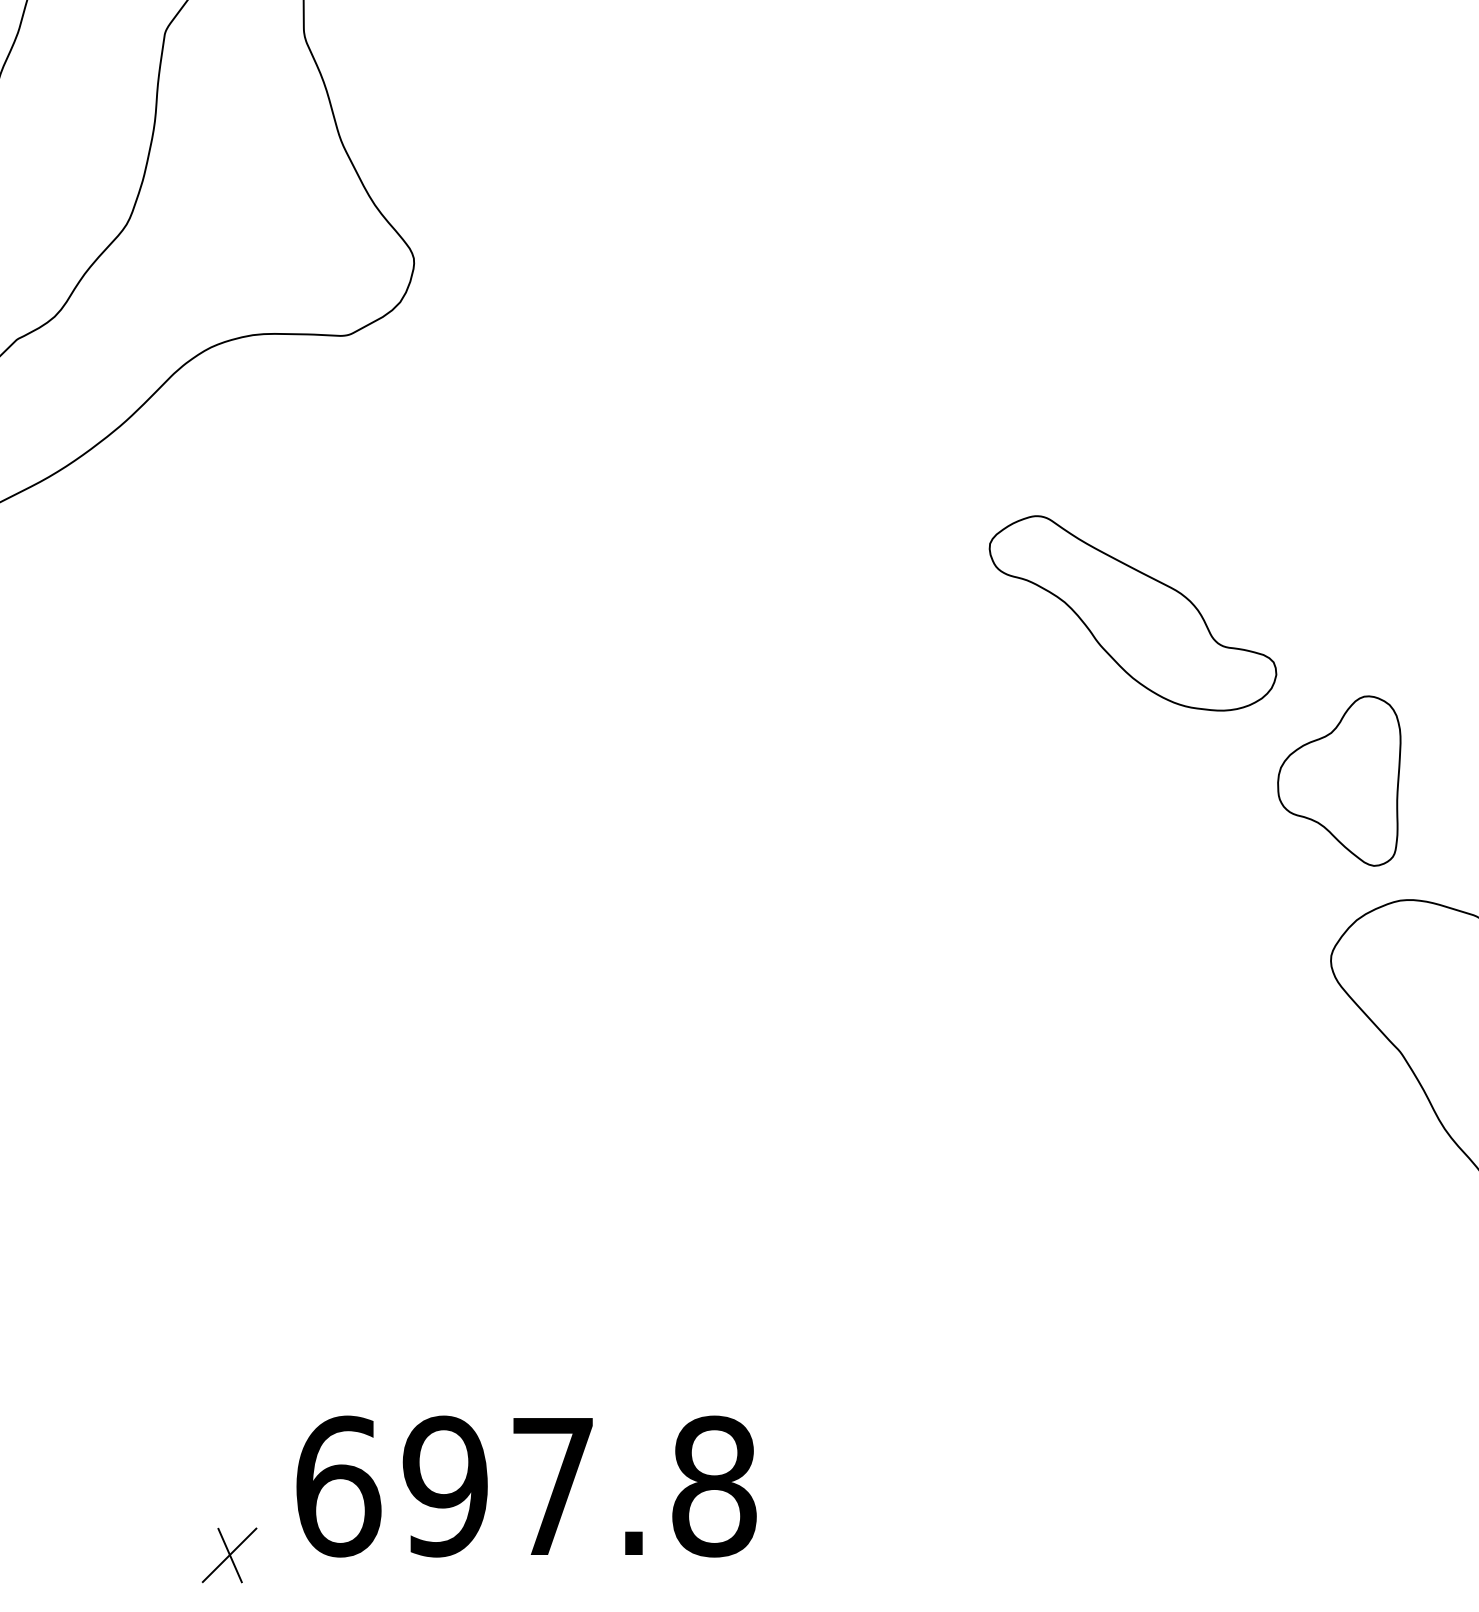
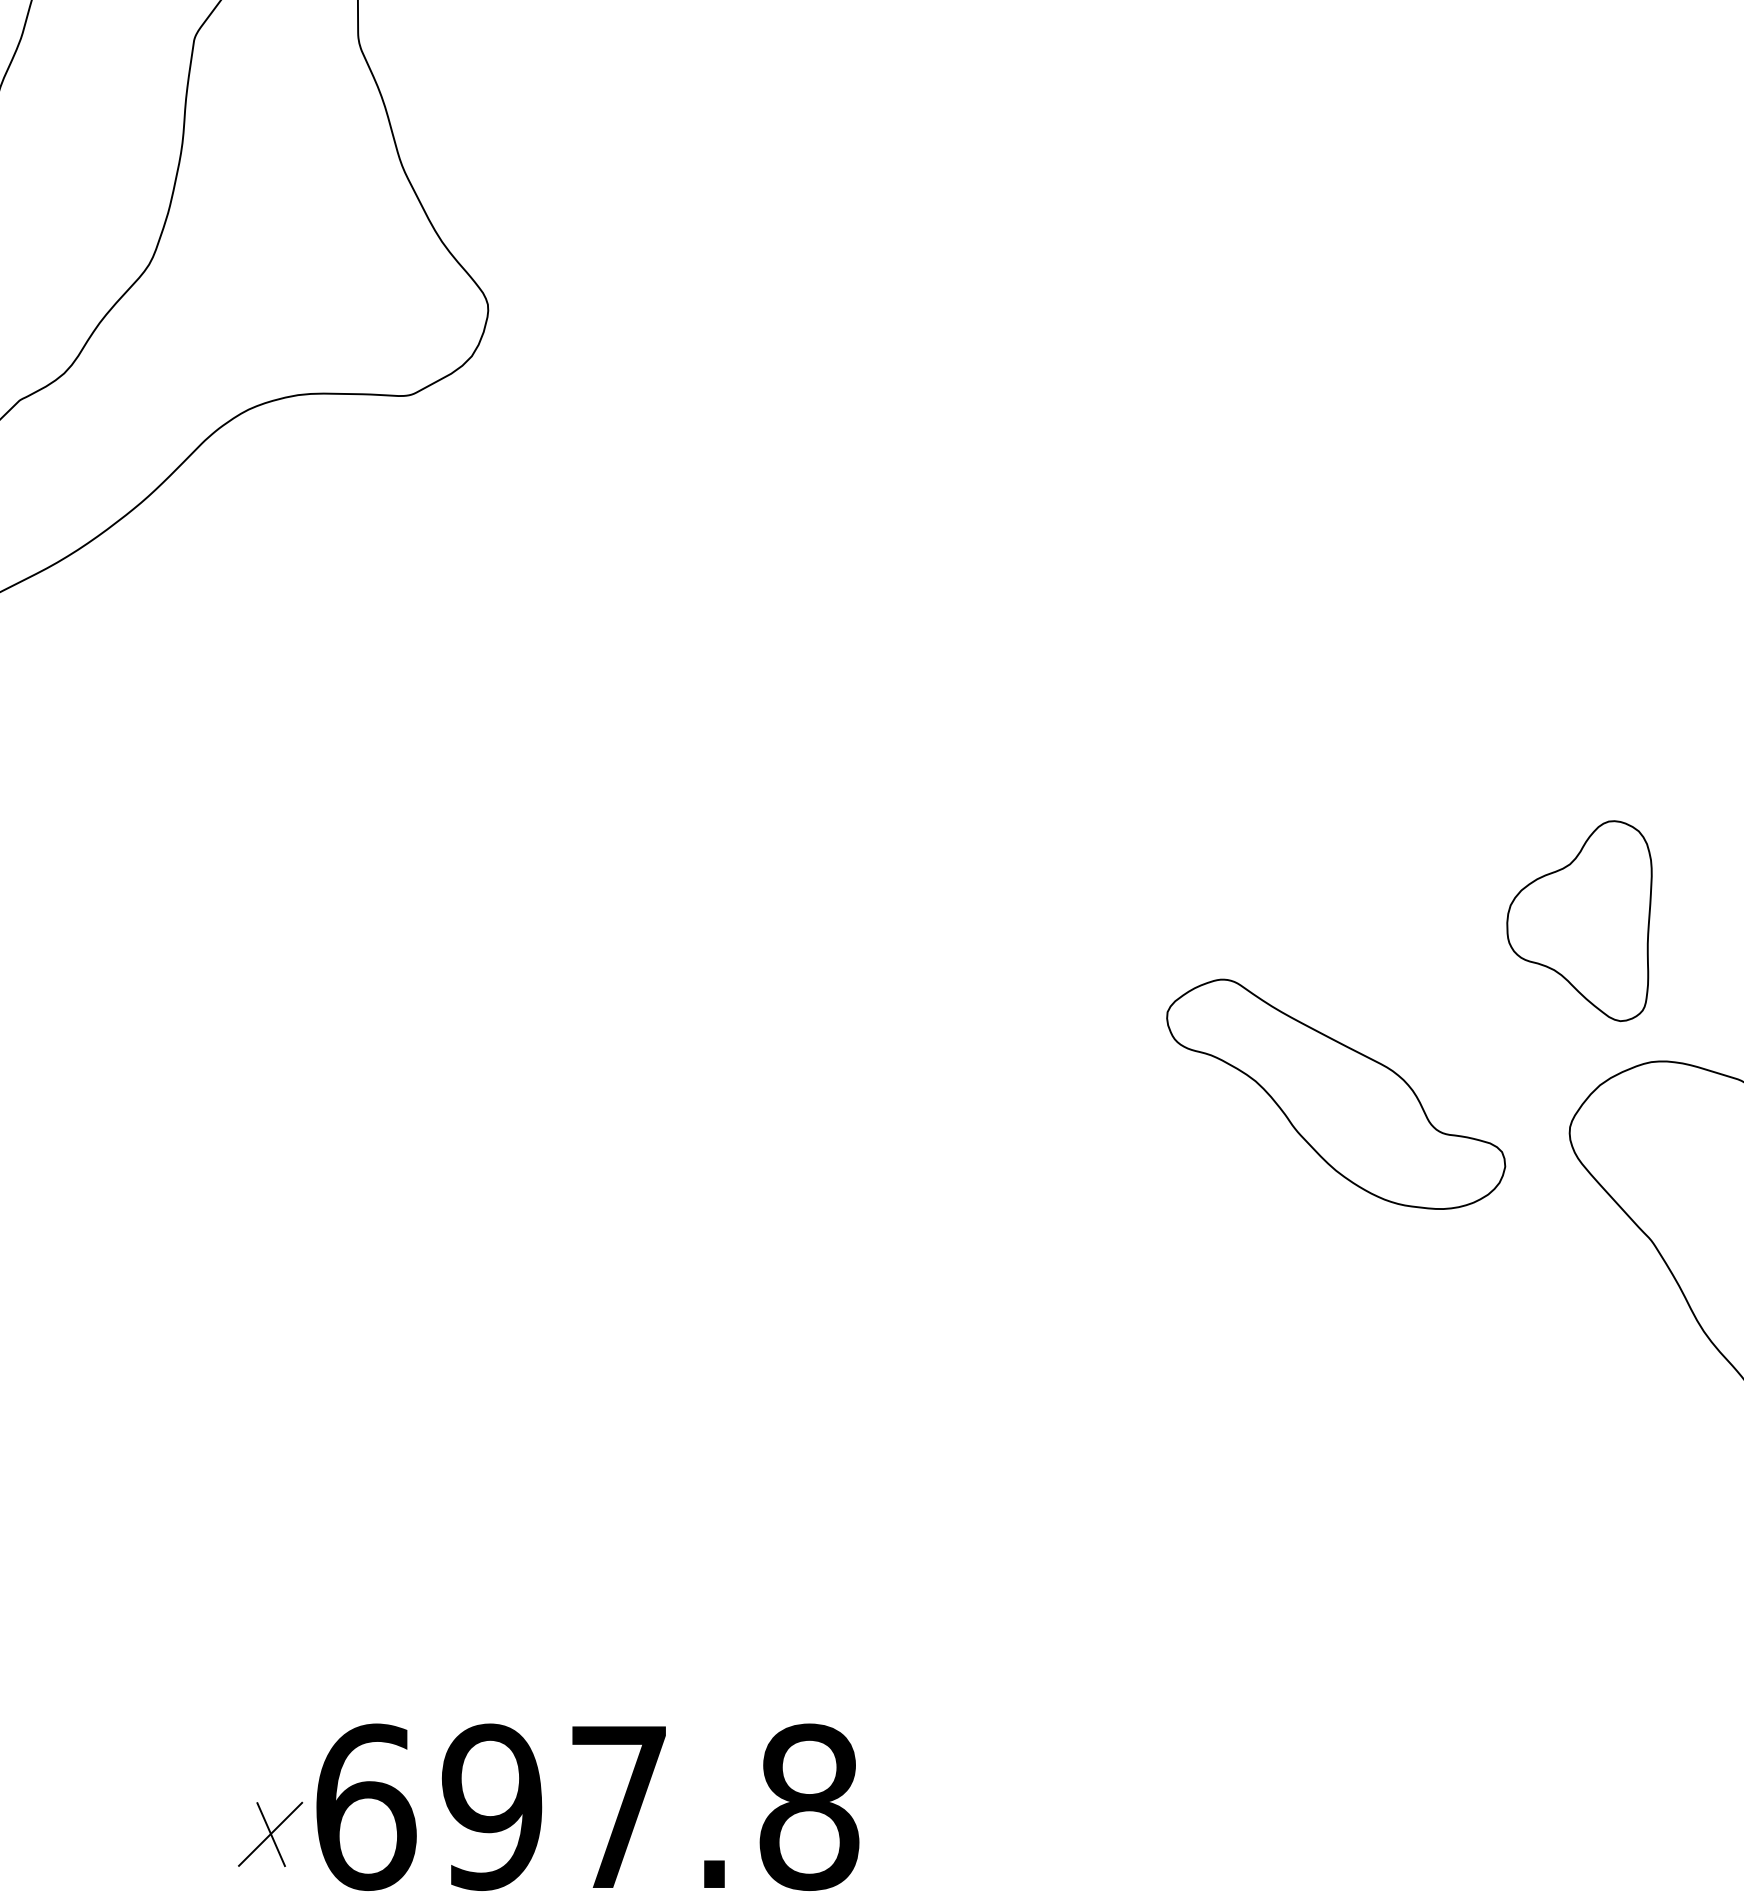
part: (1133, 612) -> (1336, 1093), moved
text: (526, 1485) -> (587, 1806), moved

